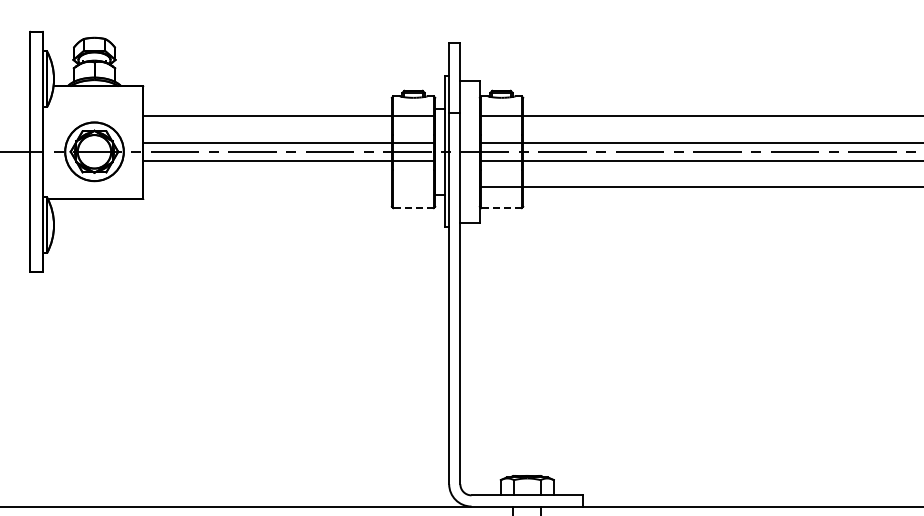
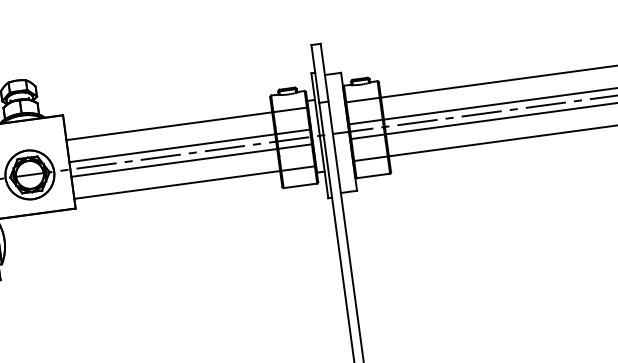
line: (289, 187) -> (195, 182), added
line: (413, 208) -> (300, 186), dashed -> solid
line: (501, 208) -> (373, 176), dashed -> solid

